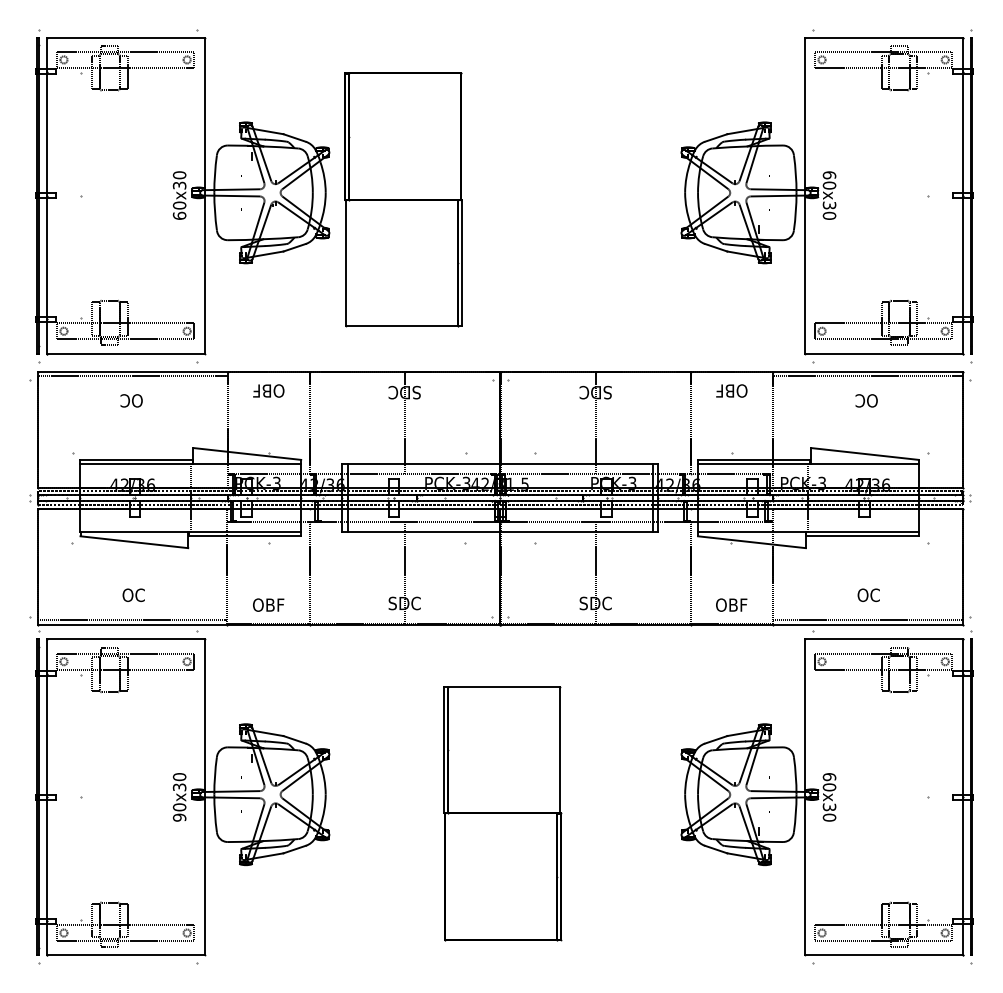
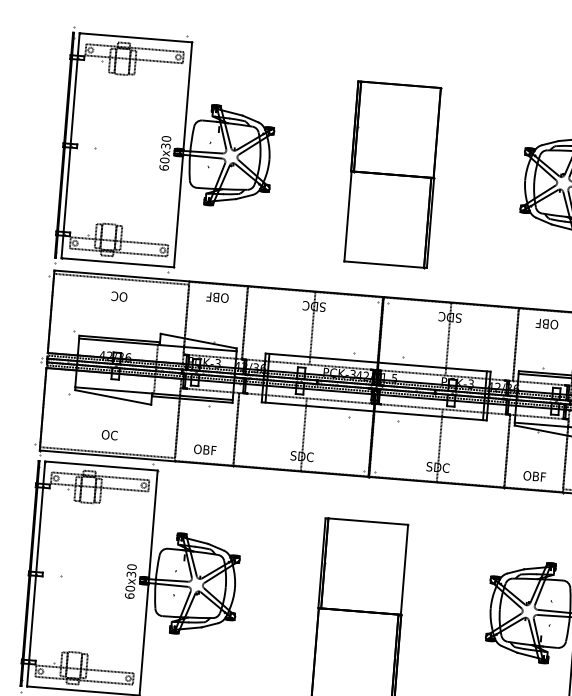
part: (403, 199) -> (392, 174), moved
text: (179, 817) -> (129, 595), 90x30 -> 60x30

